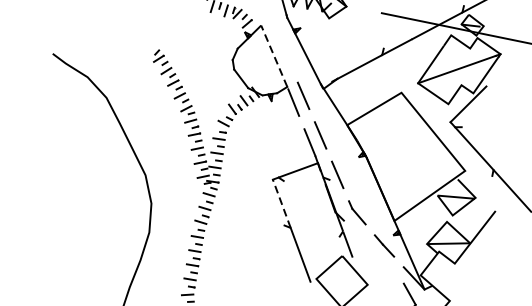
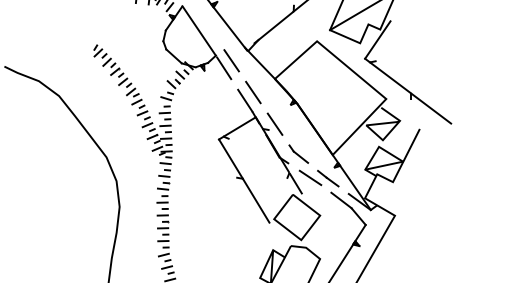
line: (274, 55) -> (199, 30), dashed -> solid
line: (281, 204) -> (230, 159), dashed -> solid
line: (365, 240) -> (310, 177), added
line: (394, 272) -> (341, 200), added

